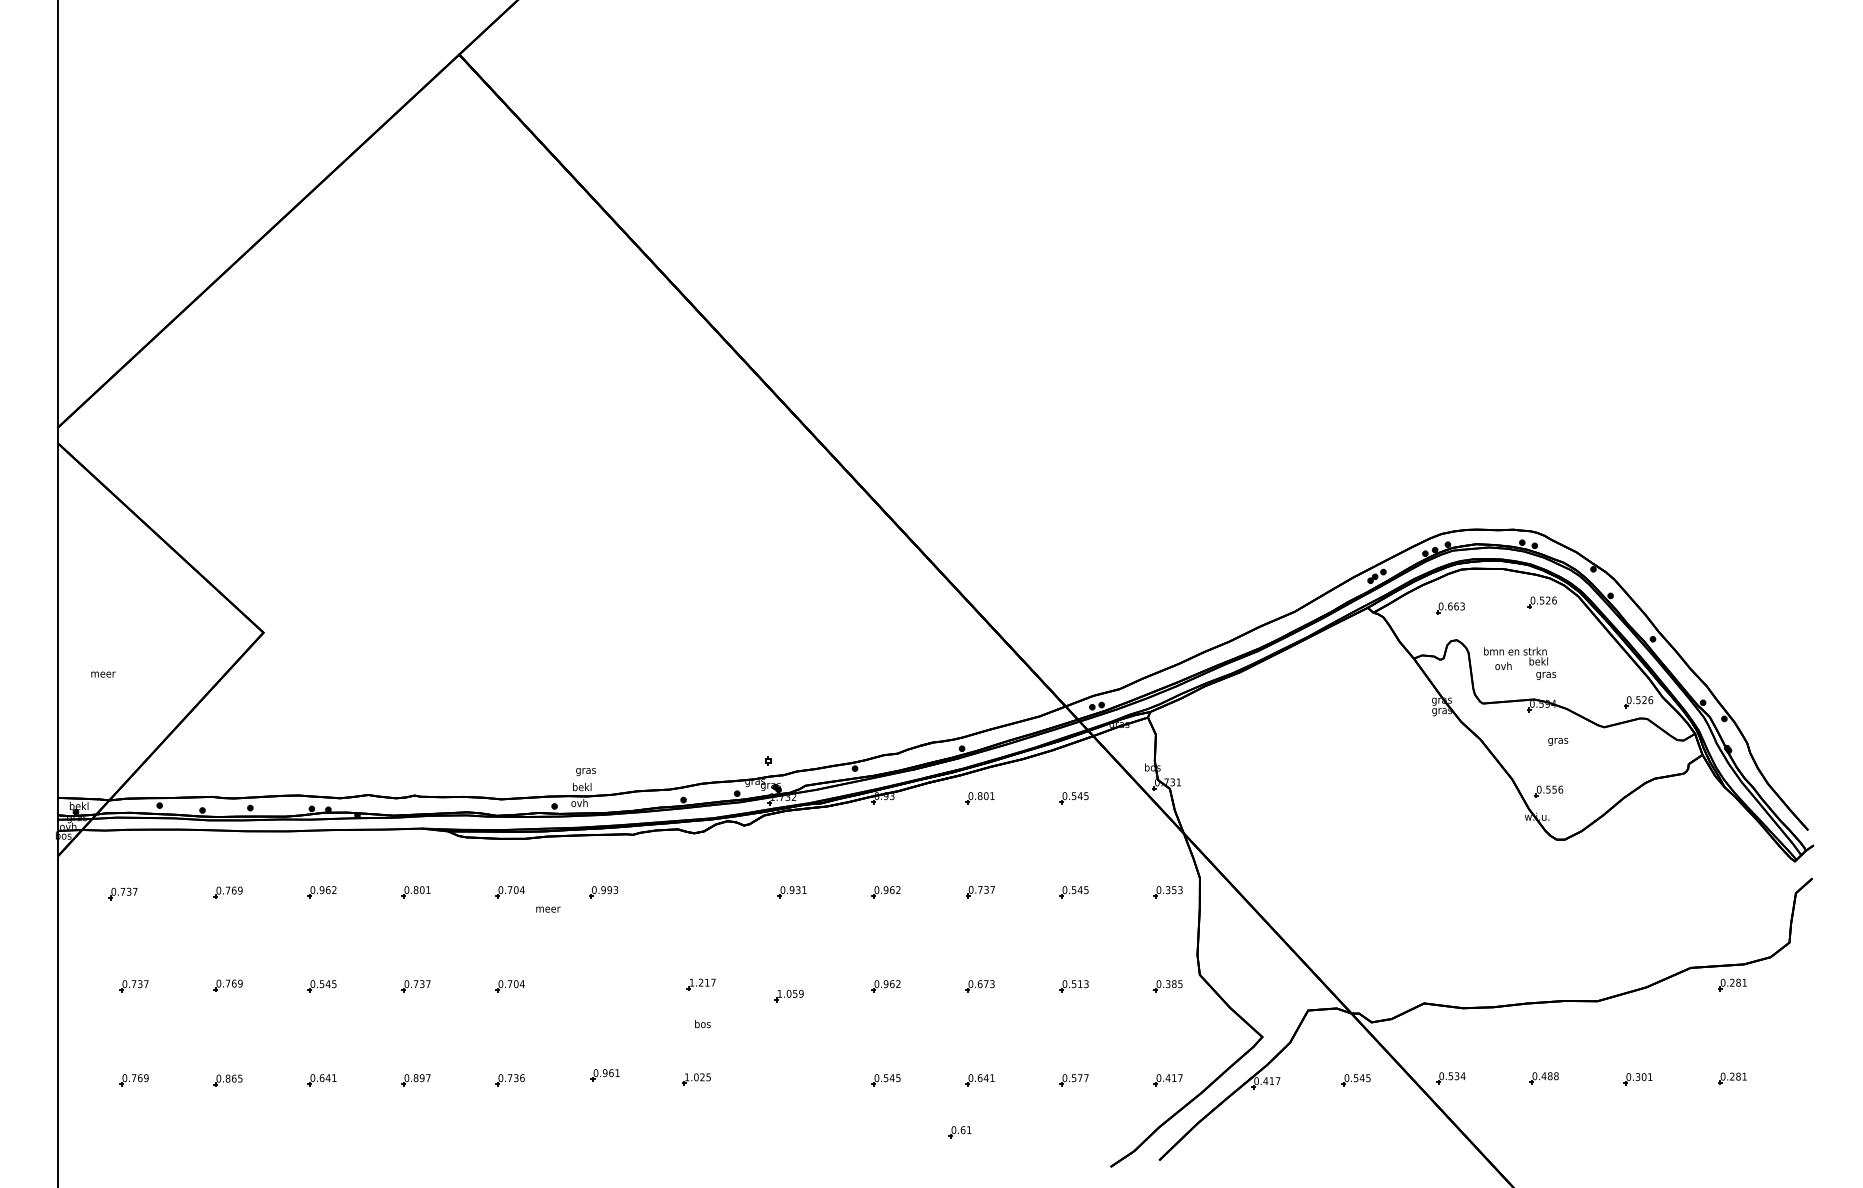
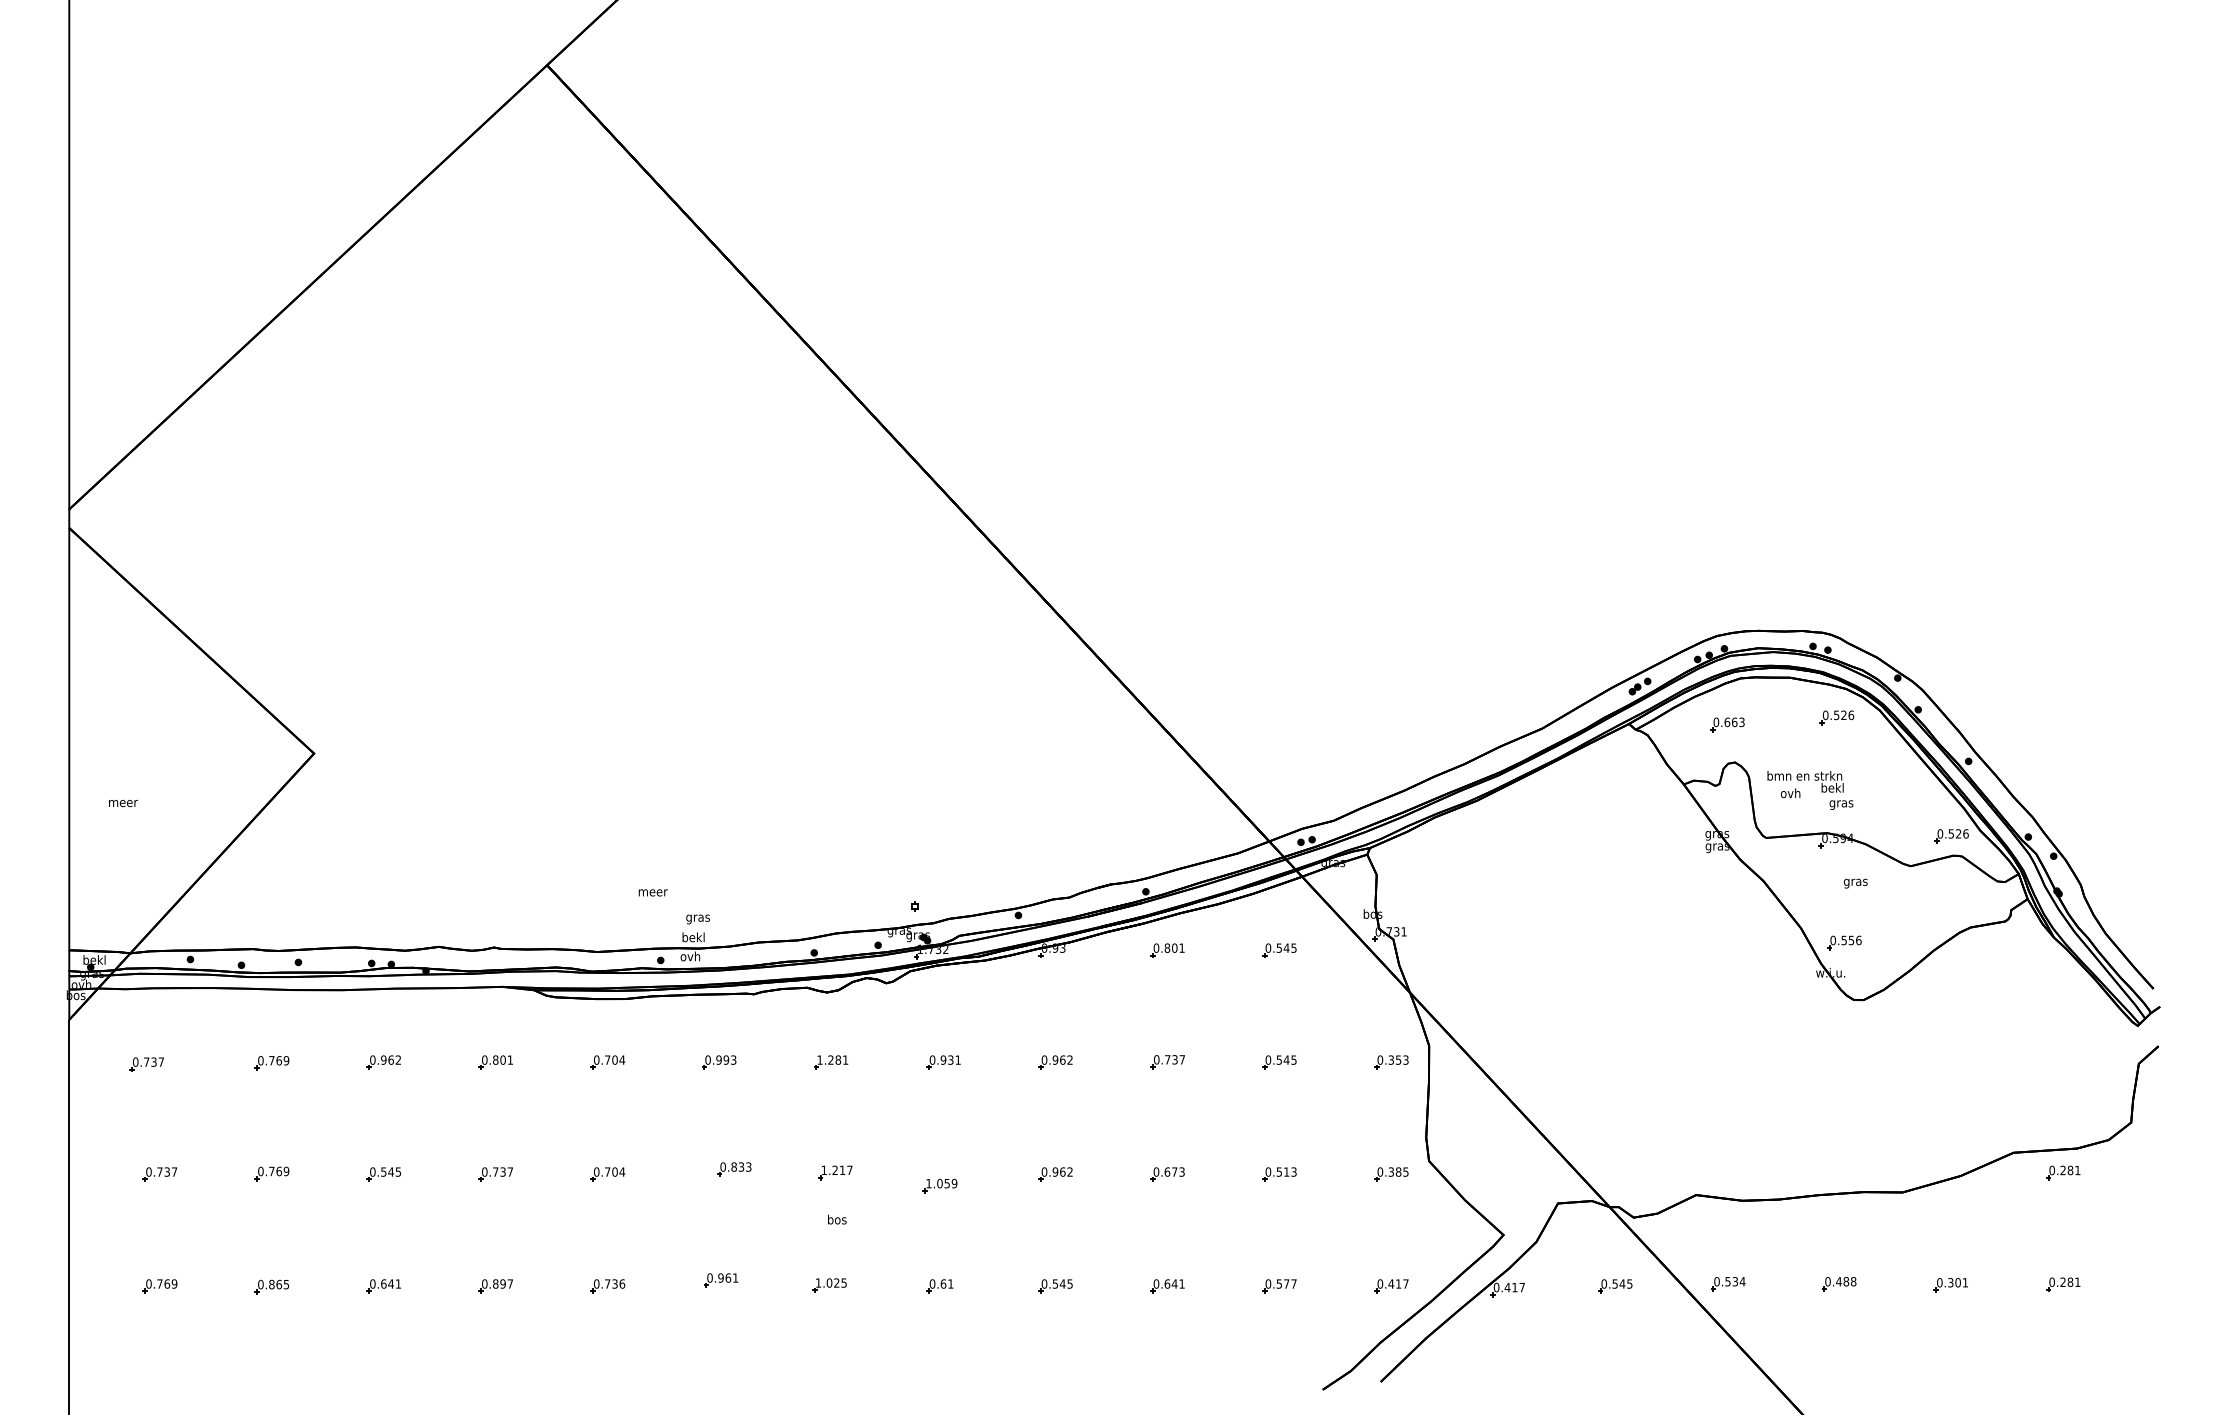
part: (697, 892) -> (830, 1062), added
text: (548, 909) -> (653, 892), moved
part: (615, 982) -> (733, 1170), added
part: (959, 1132) -> (939, 1286), moved

